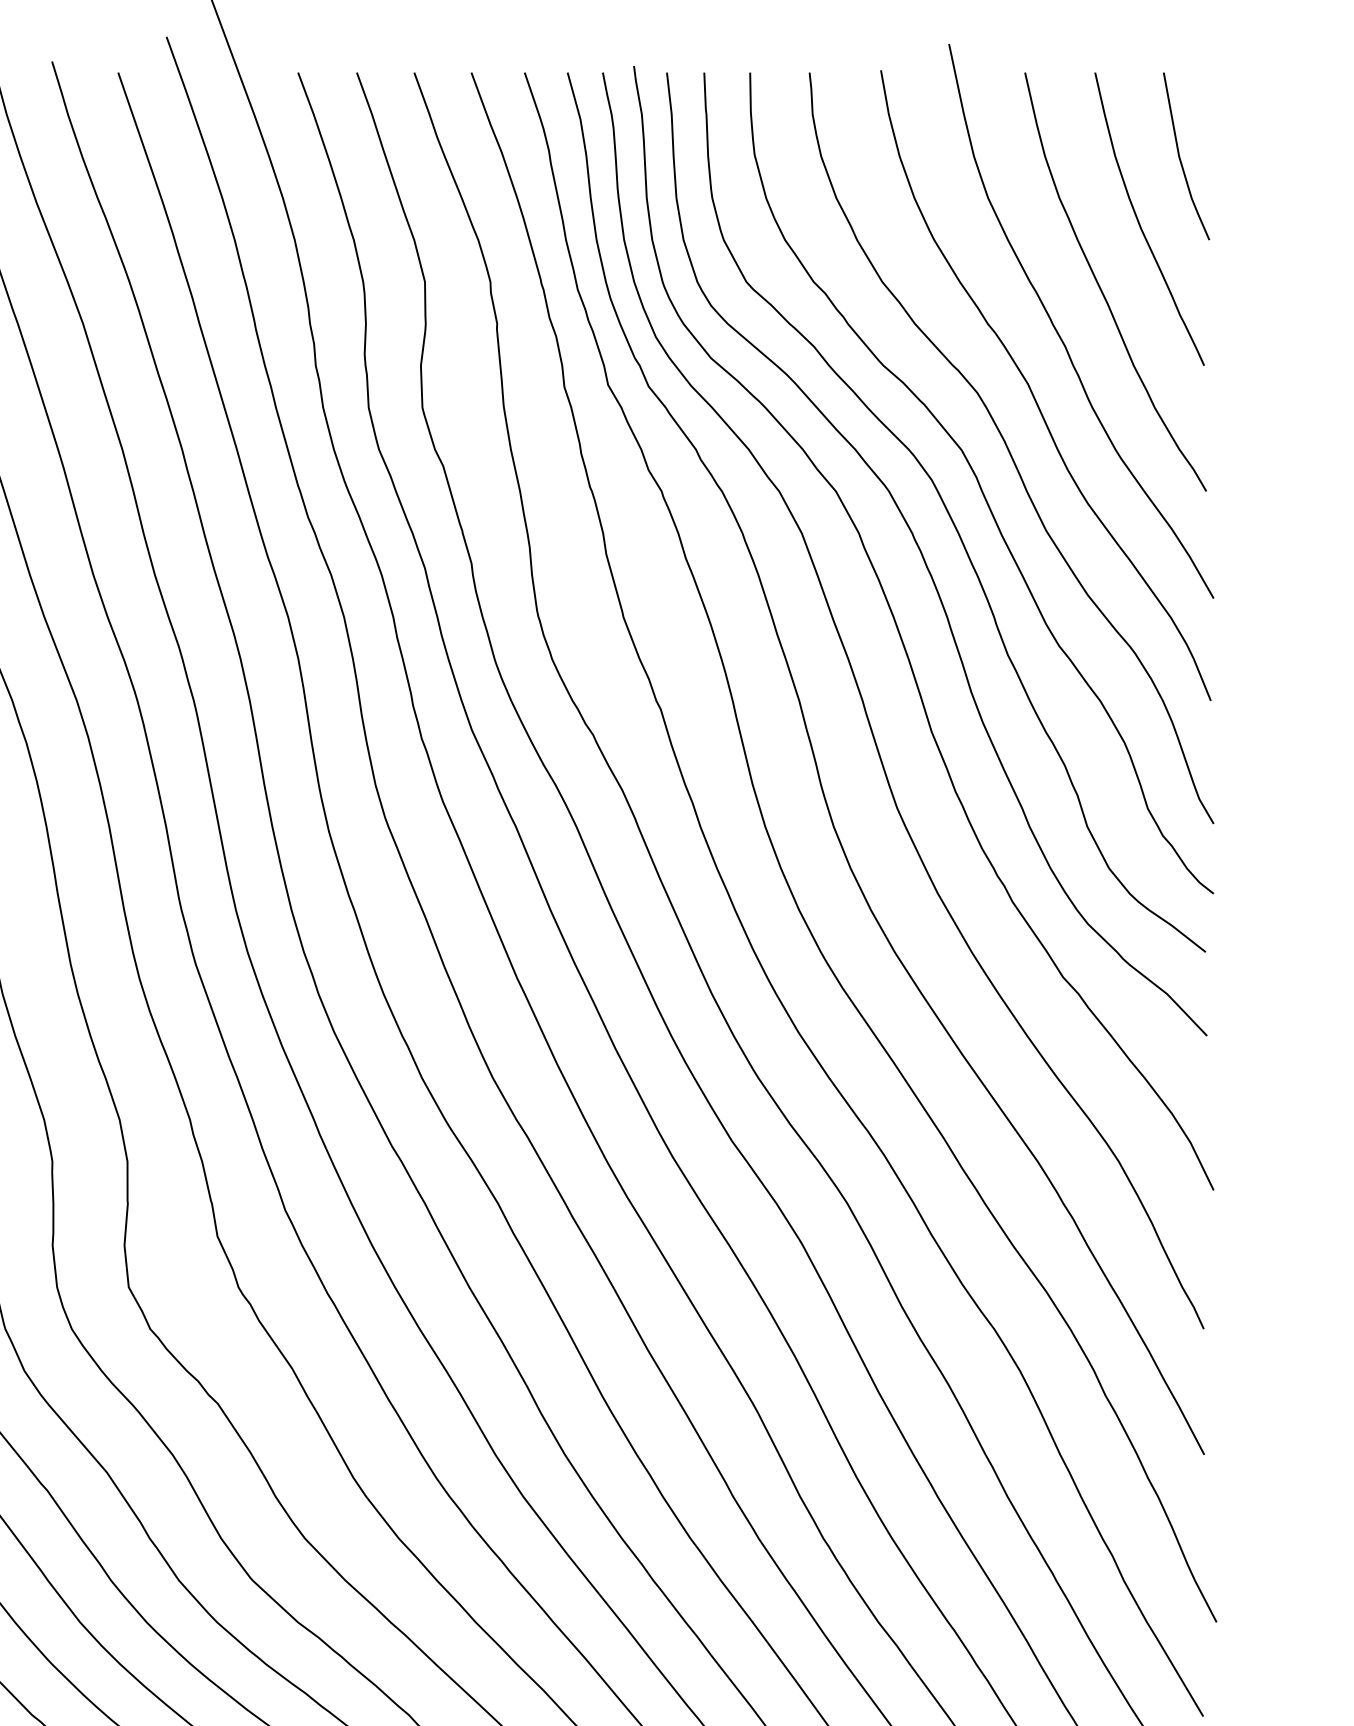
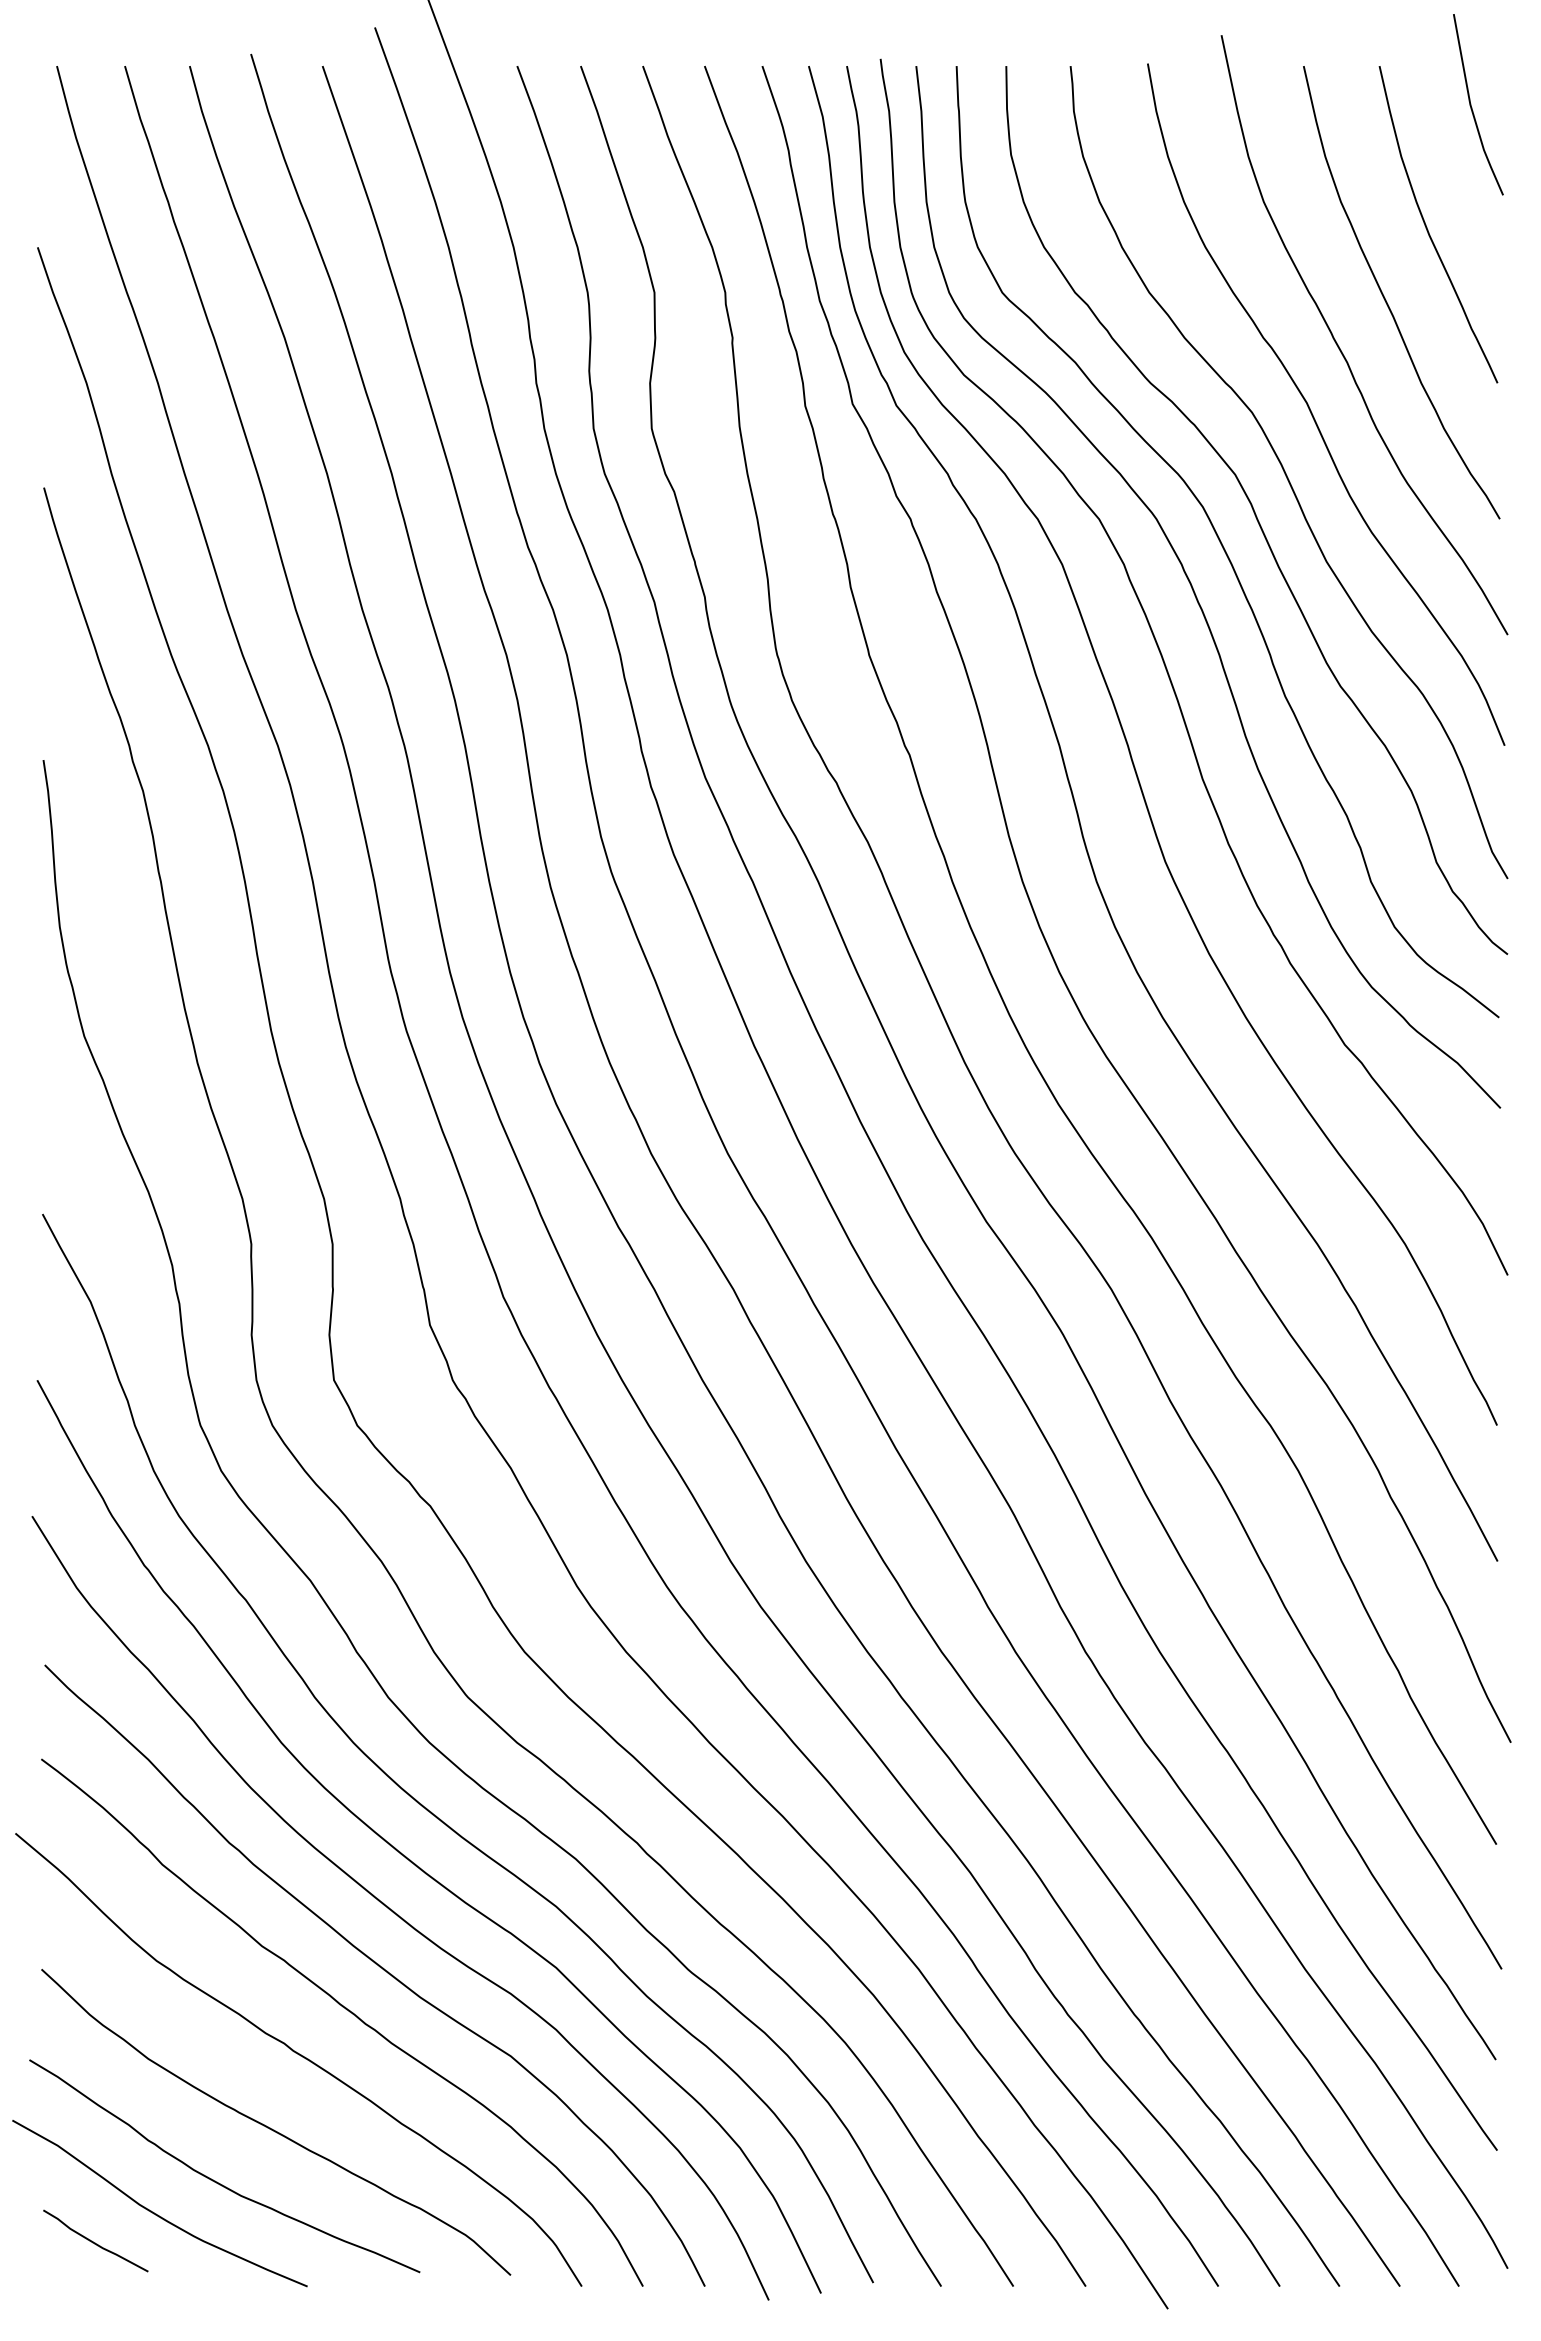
line: (1181, 158) -> (1472, 107), moved

